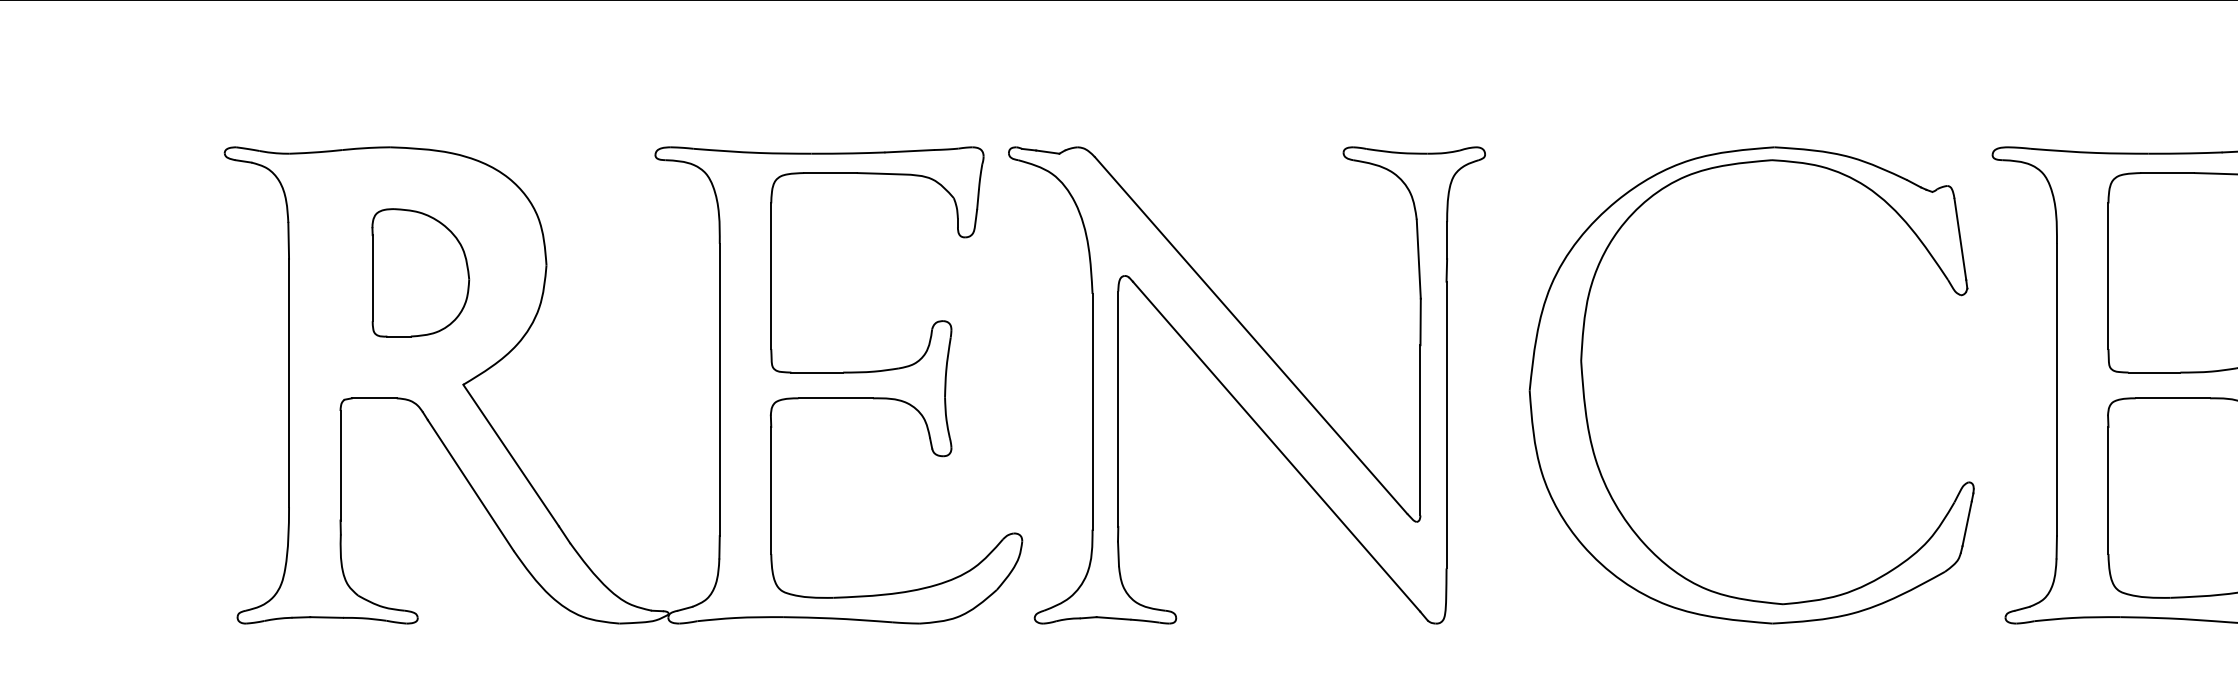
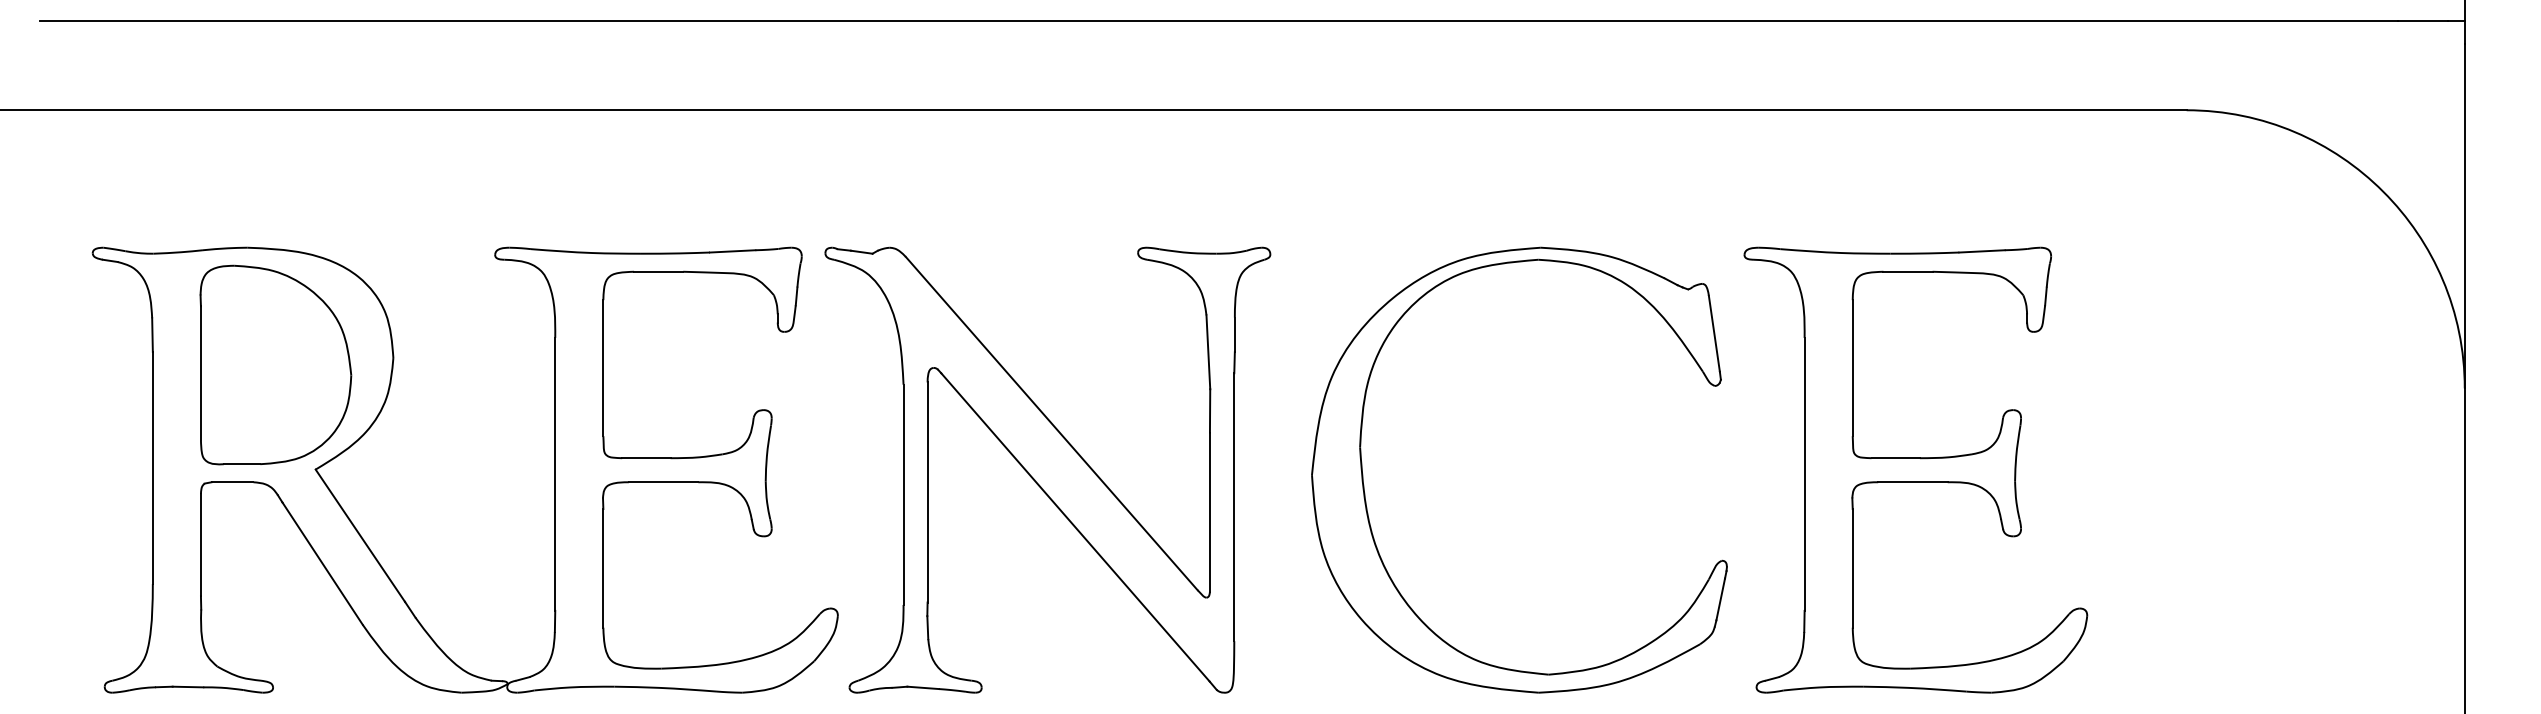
part: (420, 272) -> (275, 364), size x1.67

